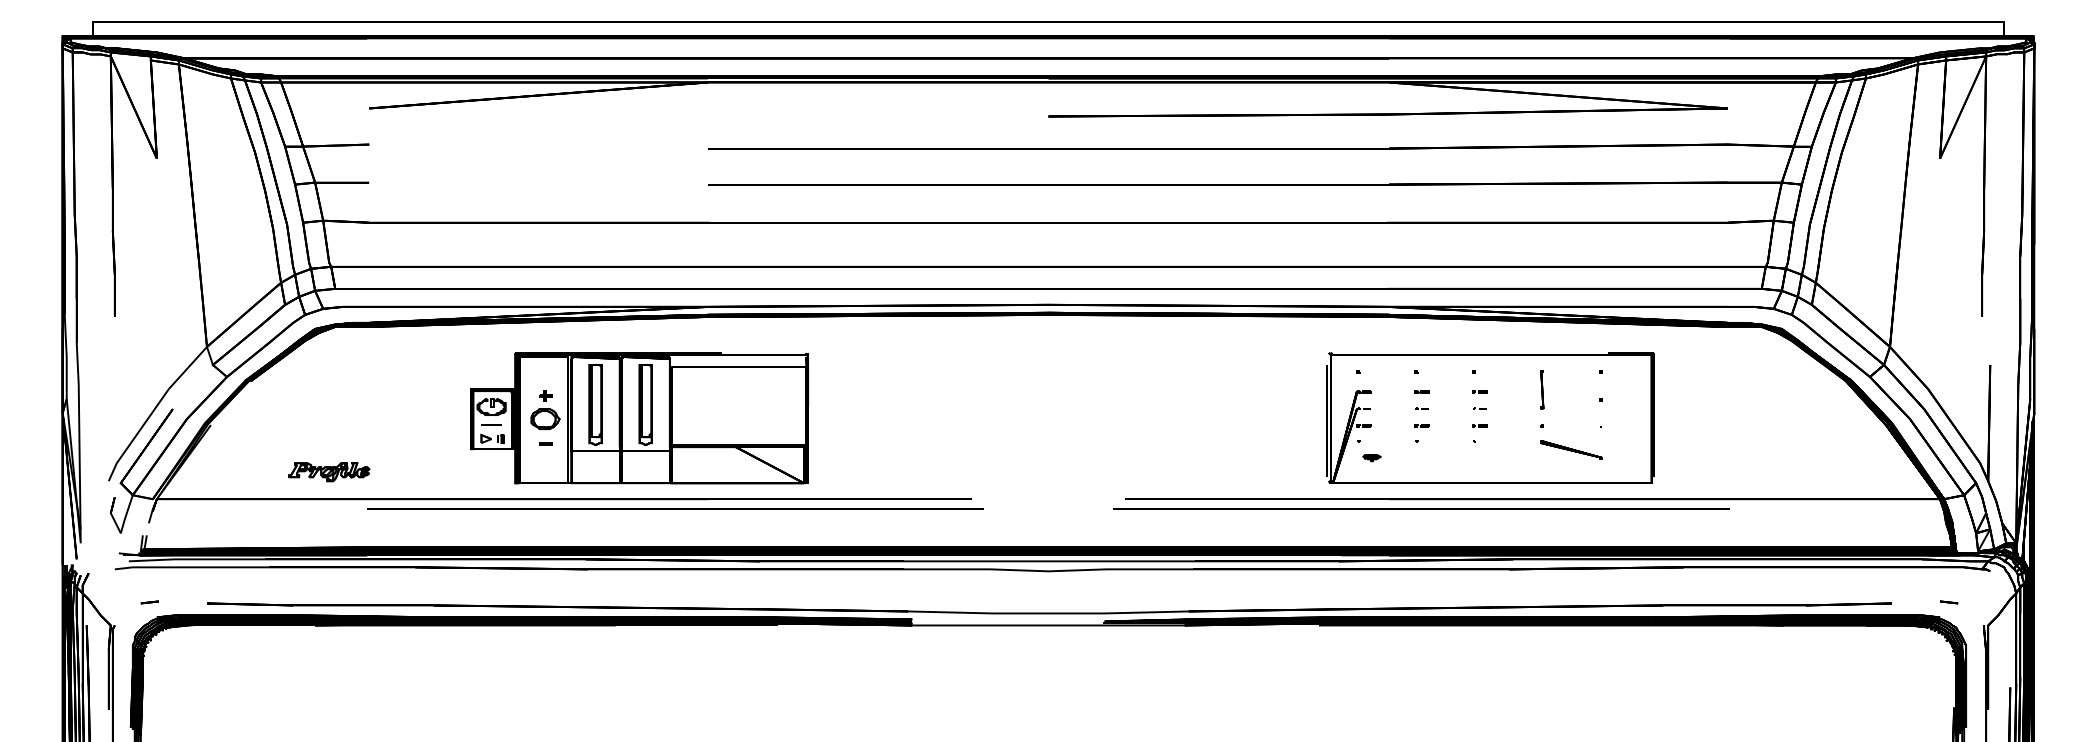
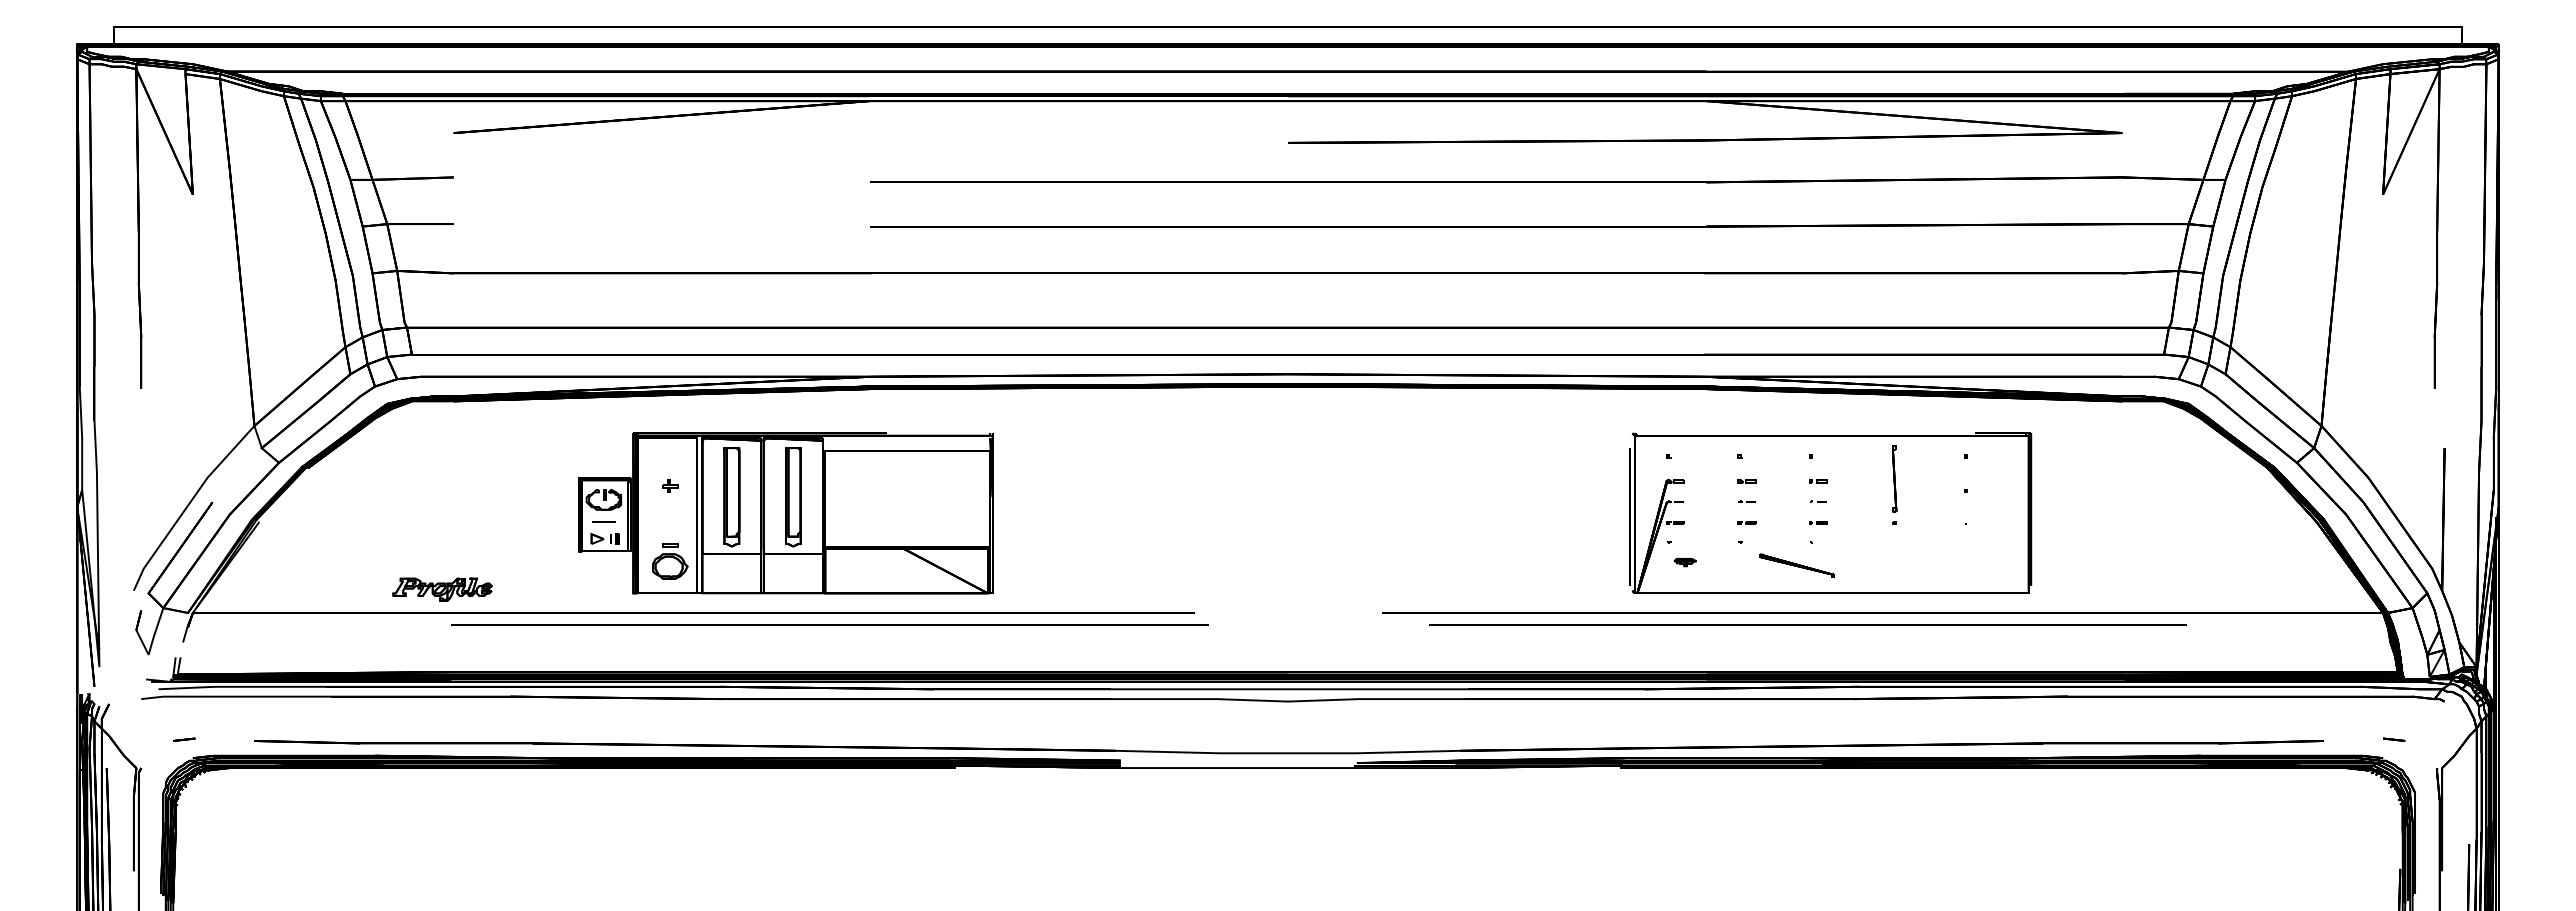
part: (1542, 389) -> (1894, 478), size x1.4
part: (545, 419) -> (670, 566), moved
part: (1570, 449) -> (1796, 565), moved
part: (329, 471) -> (442, 589), moved
line: (1420, 508) -> (1807, 624), moved

